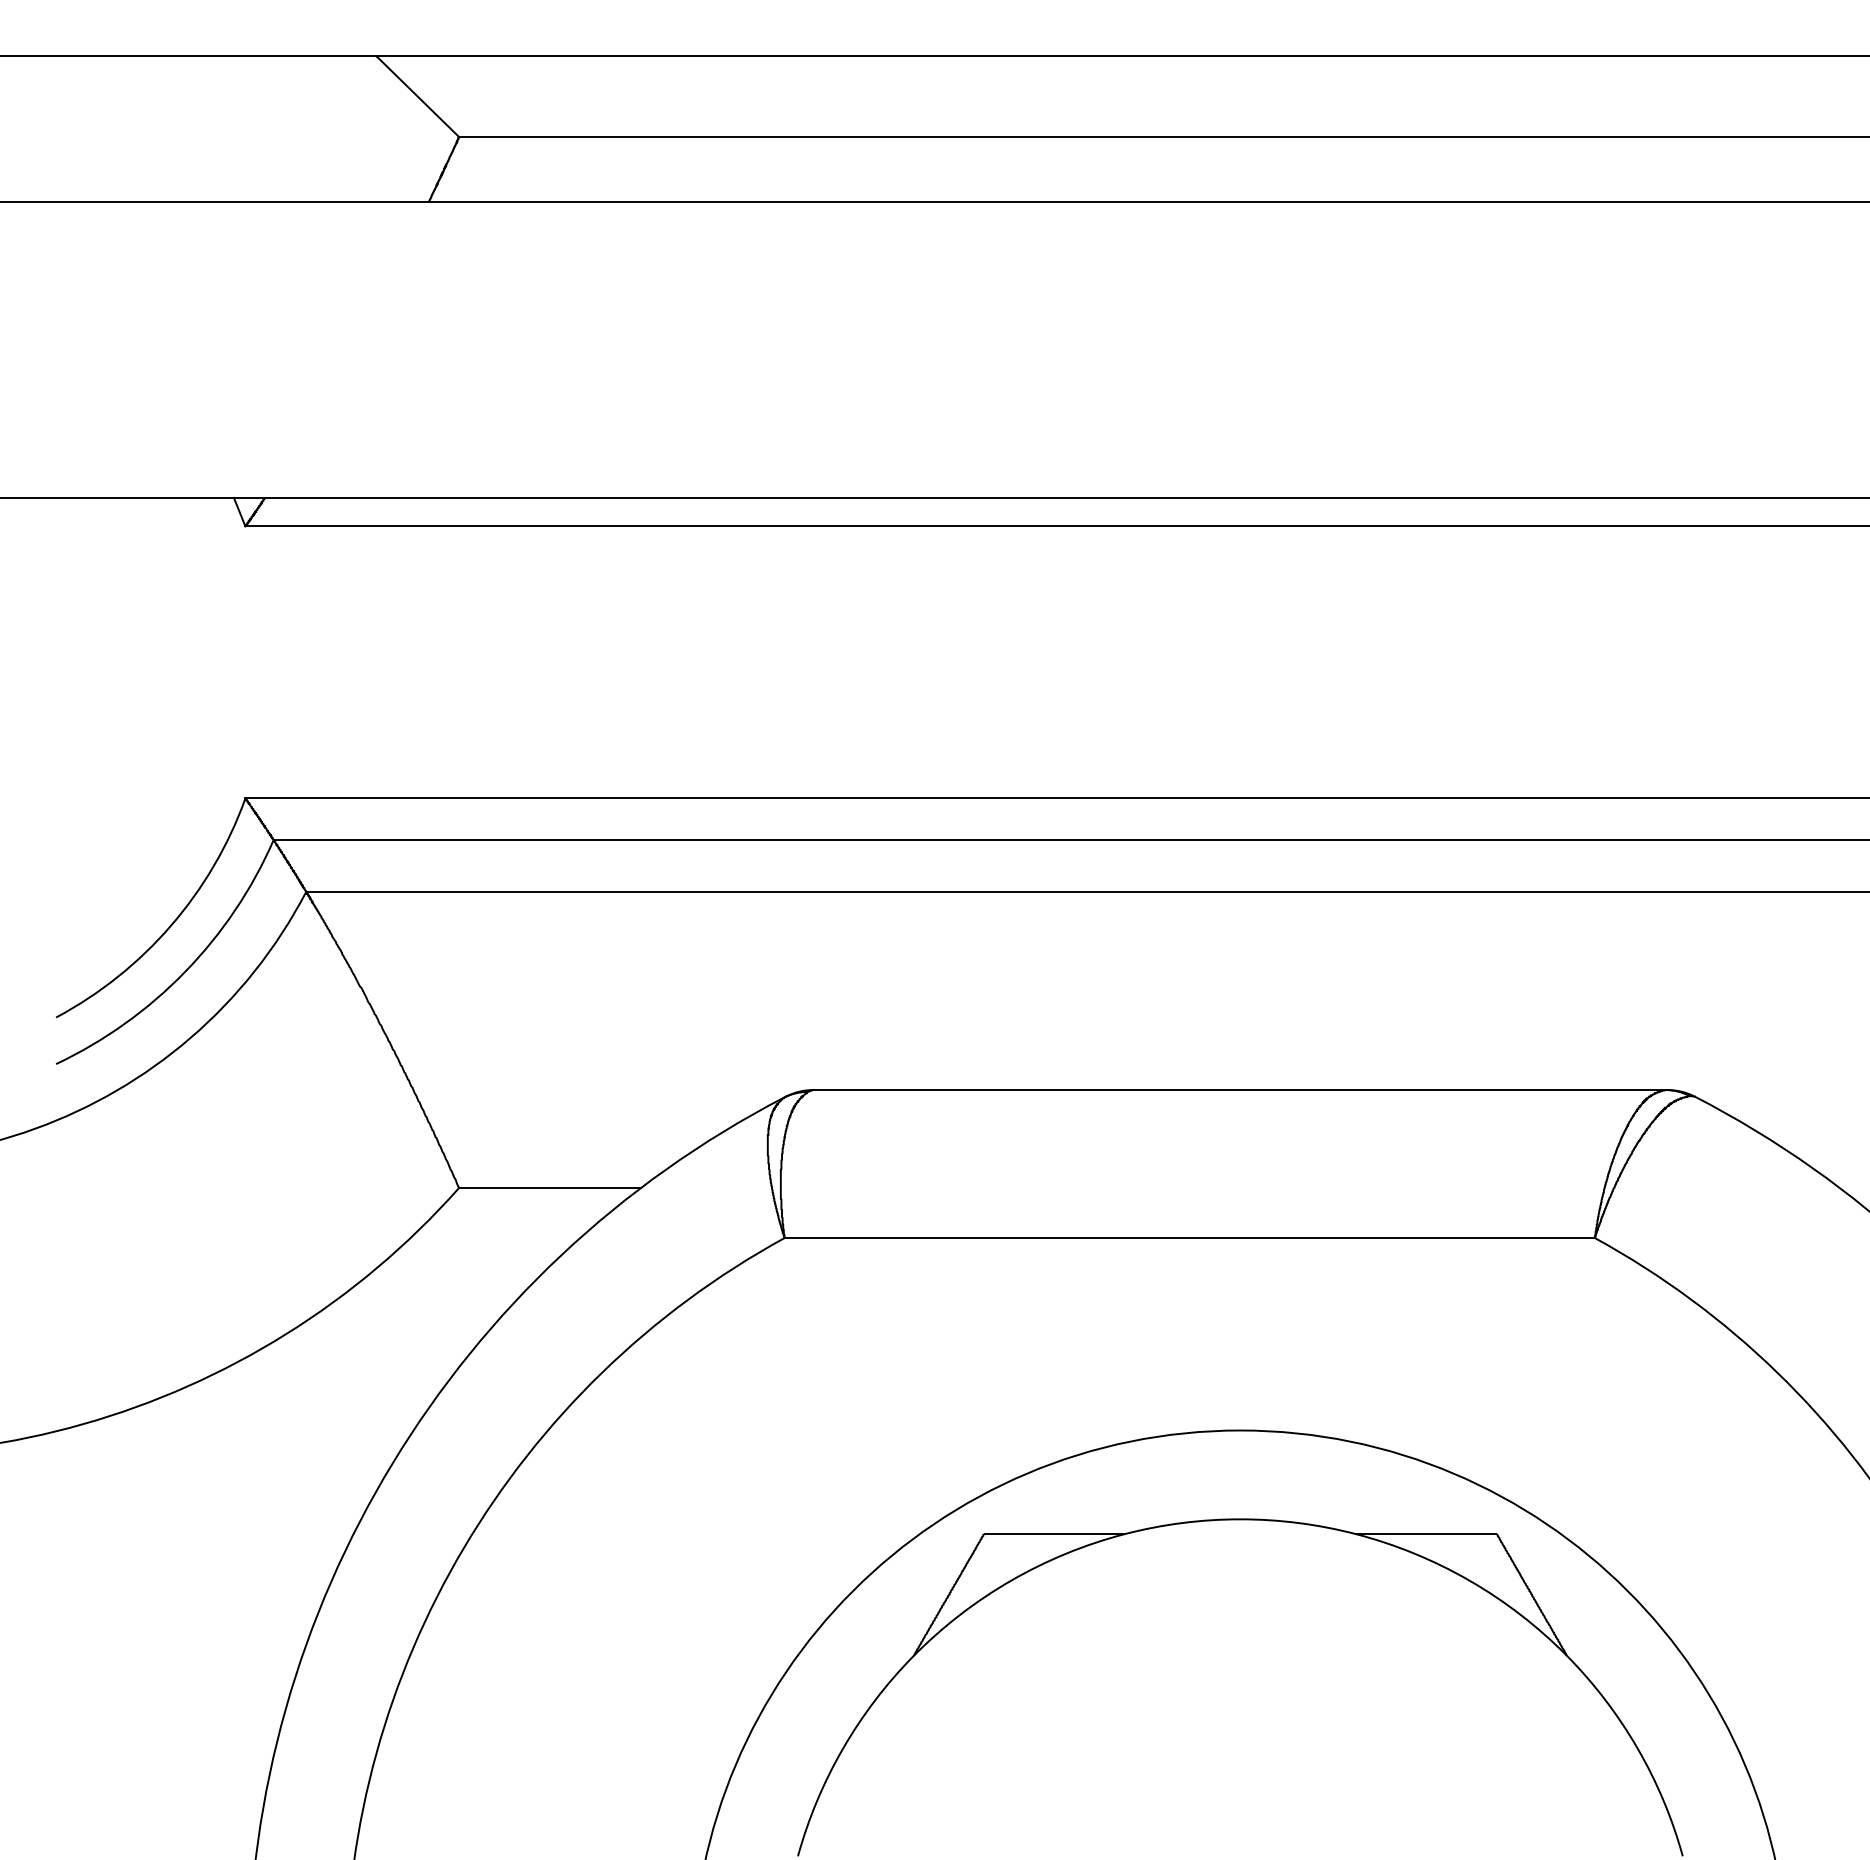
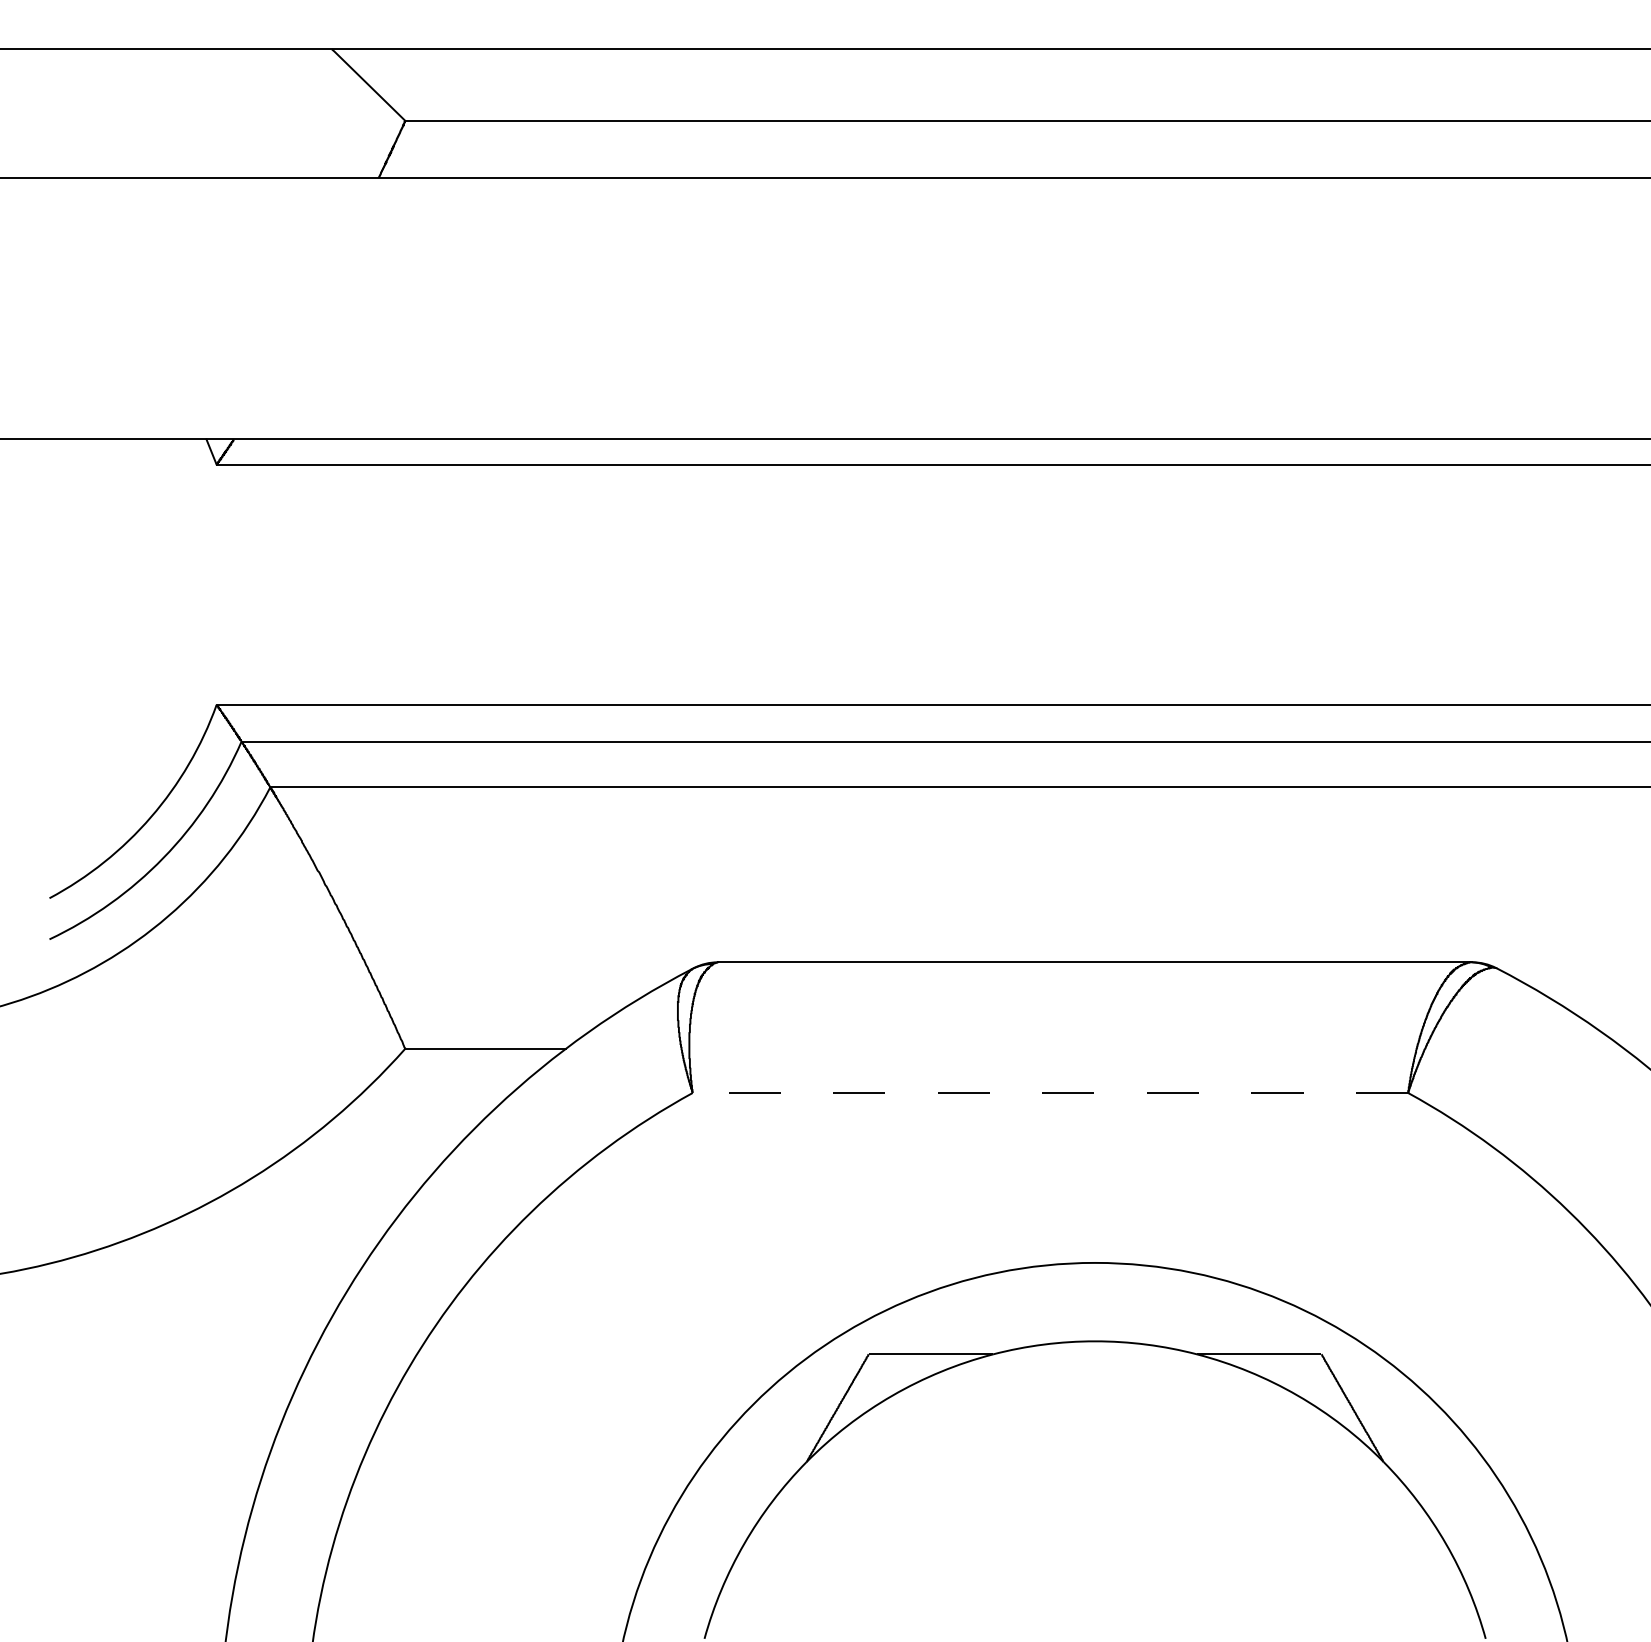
line: (1189, 1238) -> (1050, 1093), solid -> dashed

